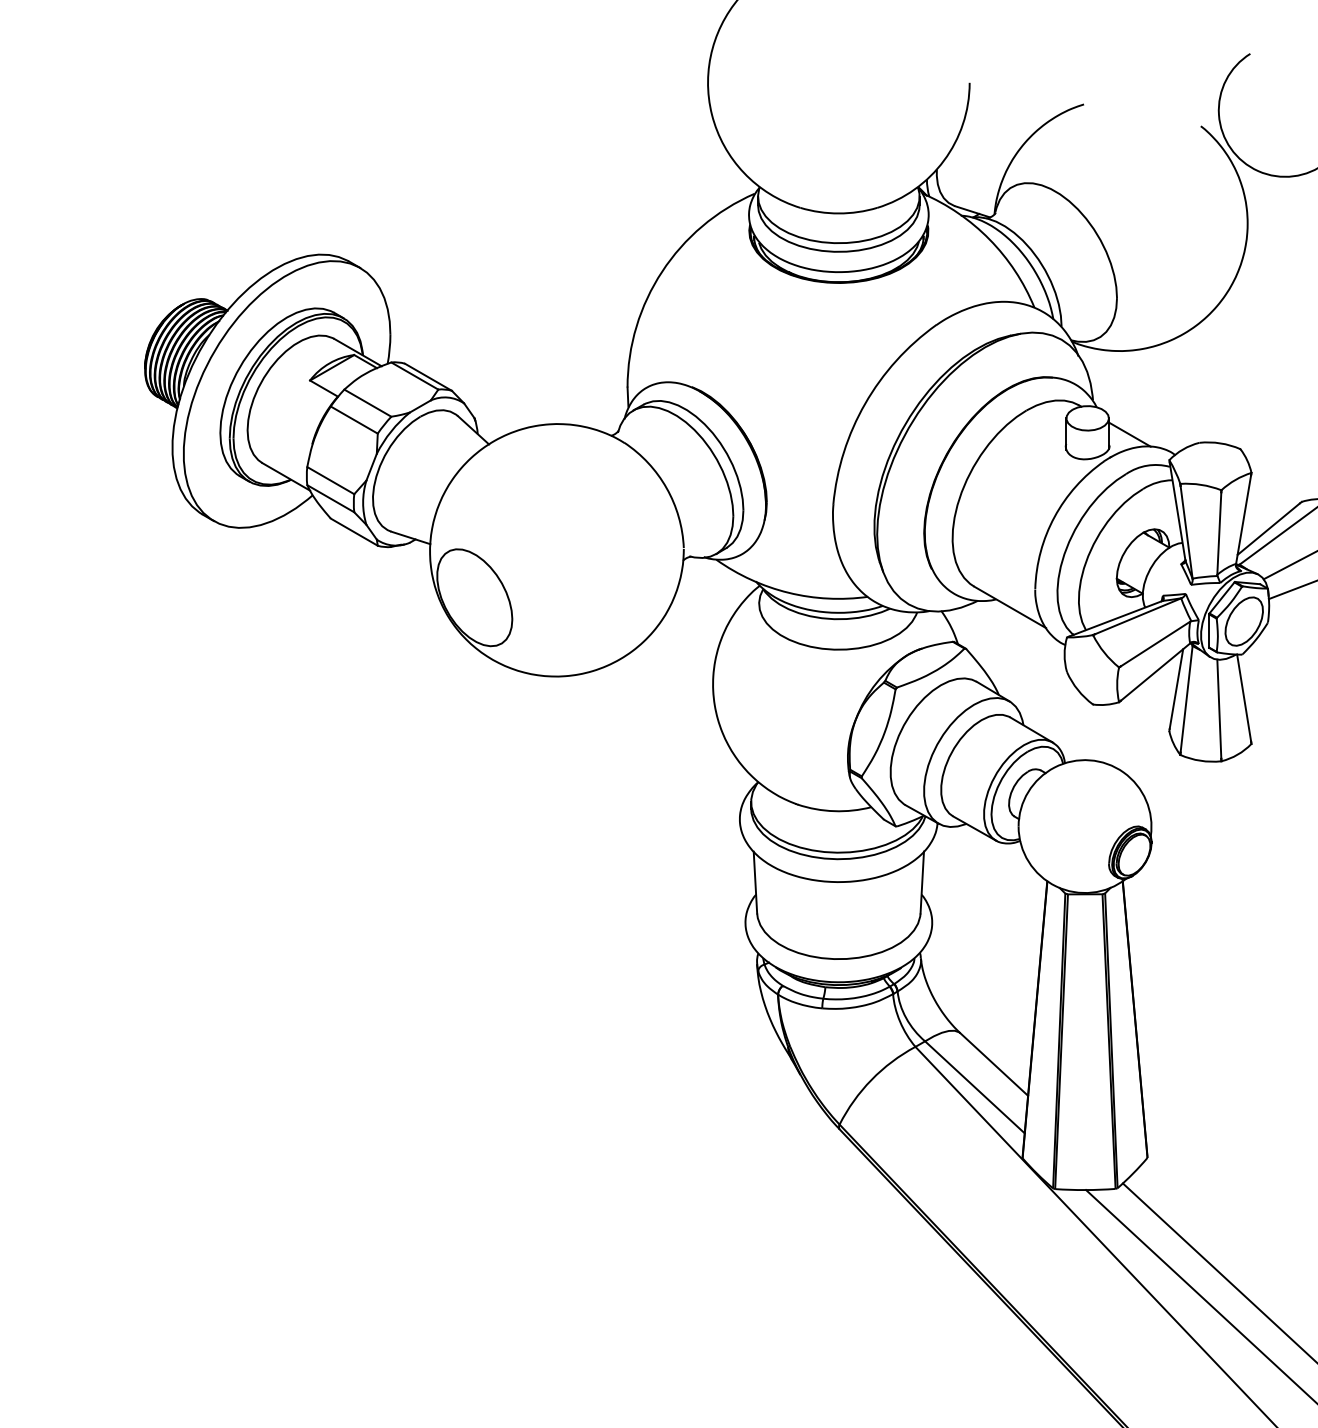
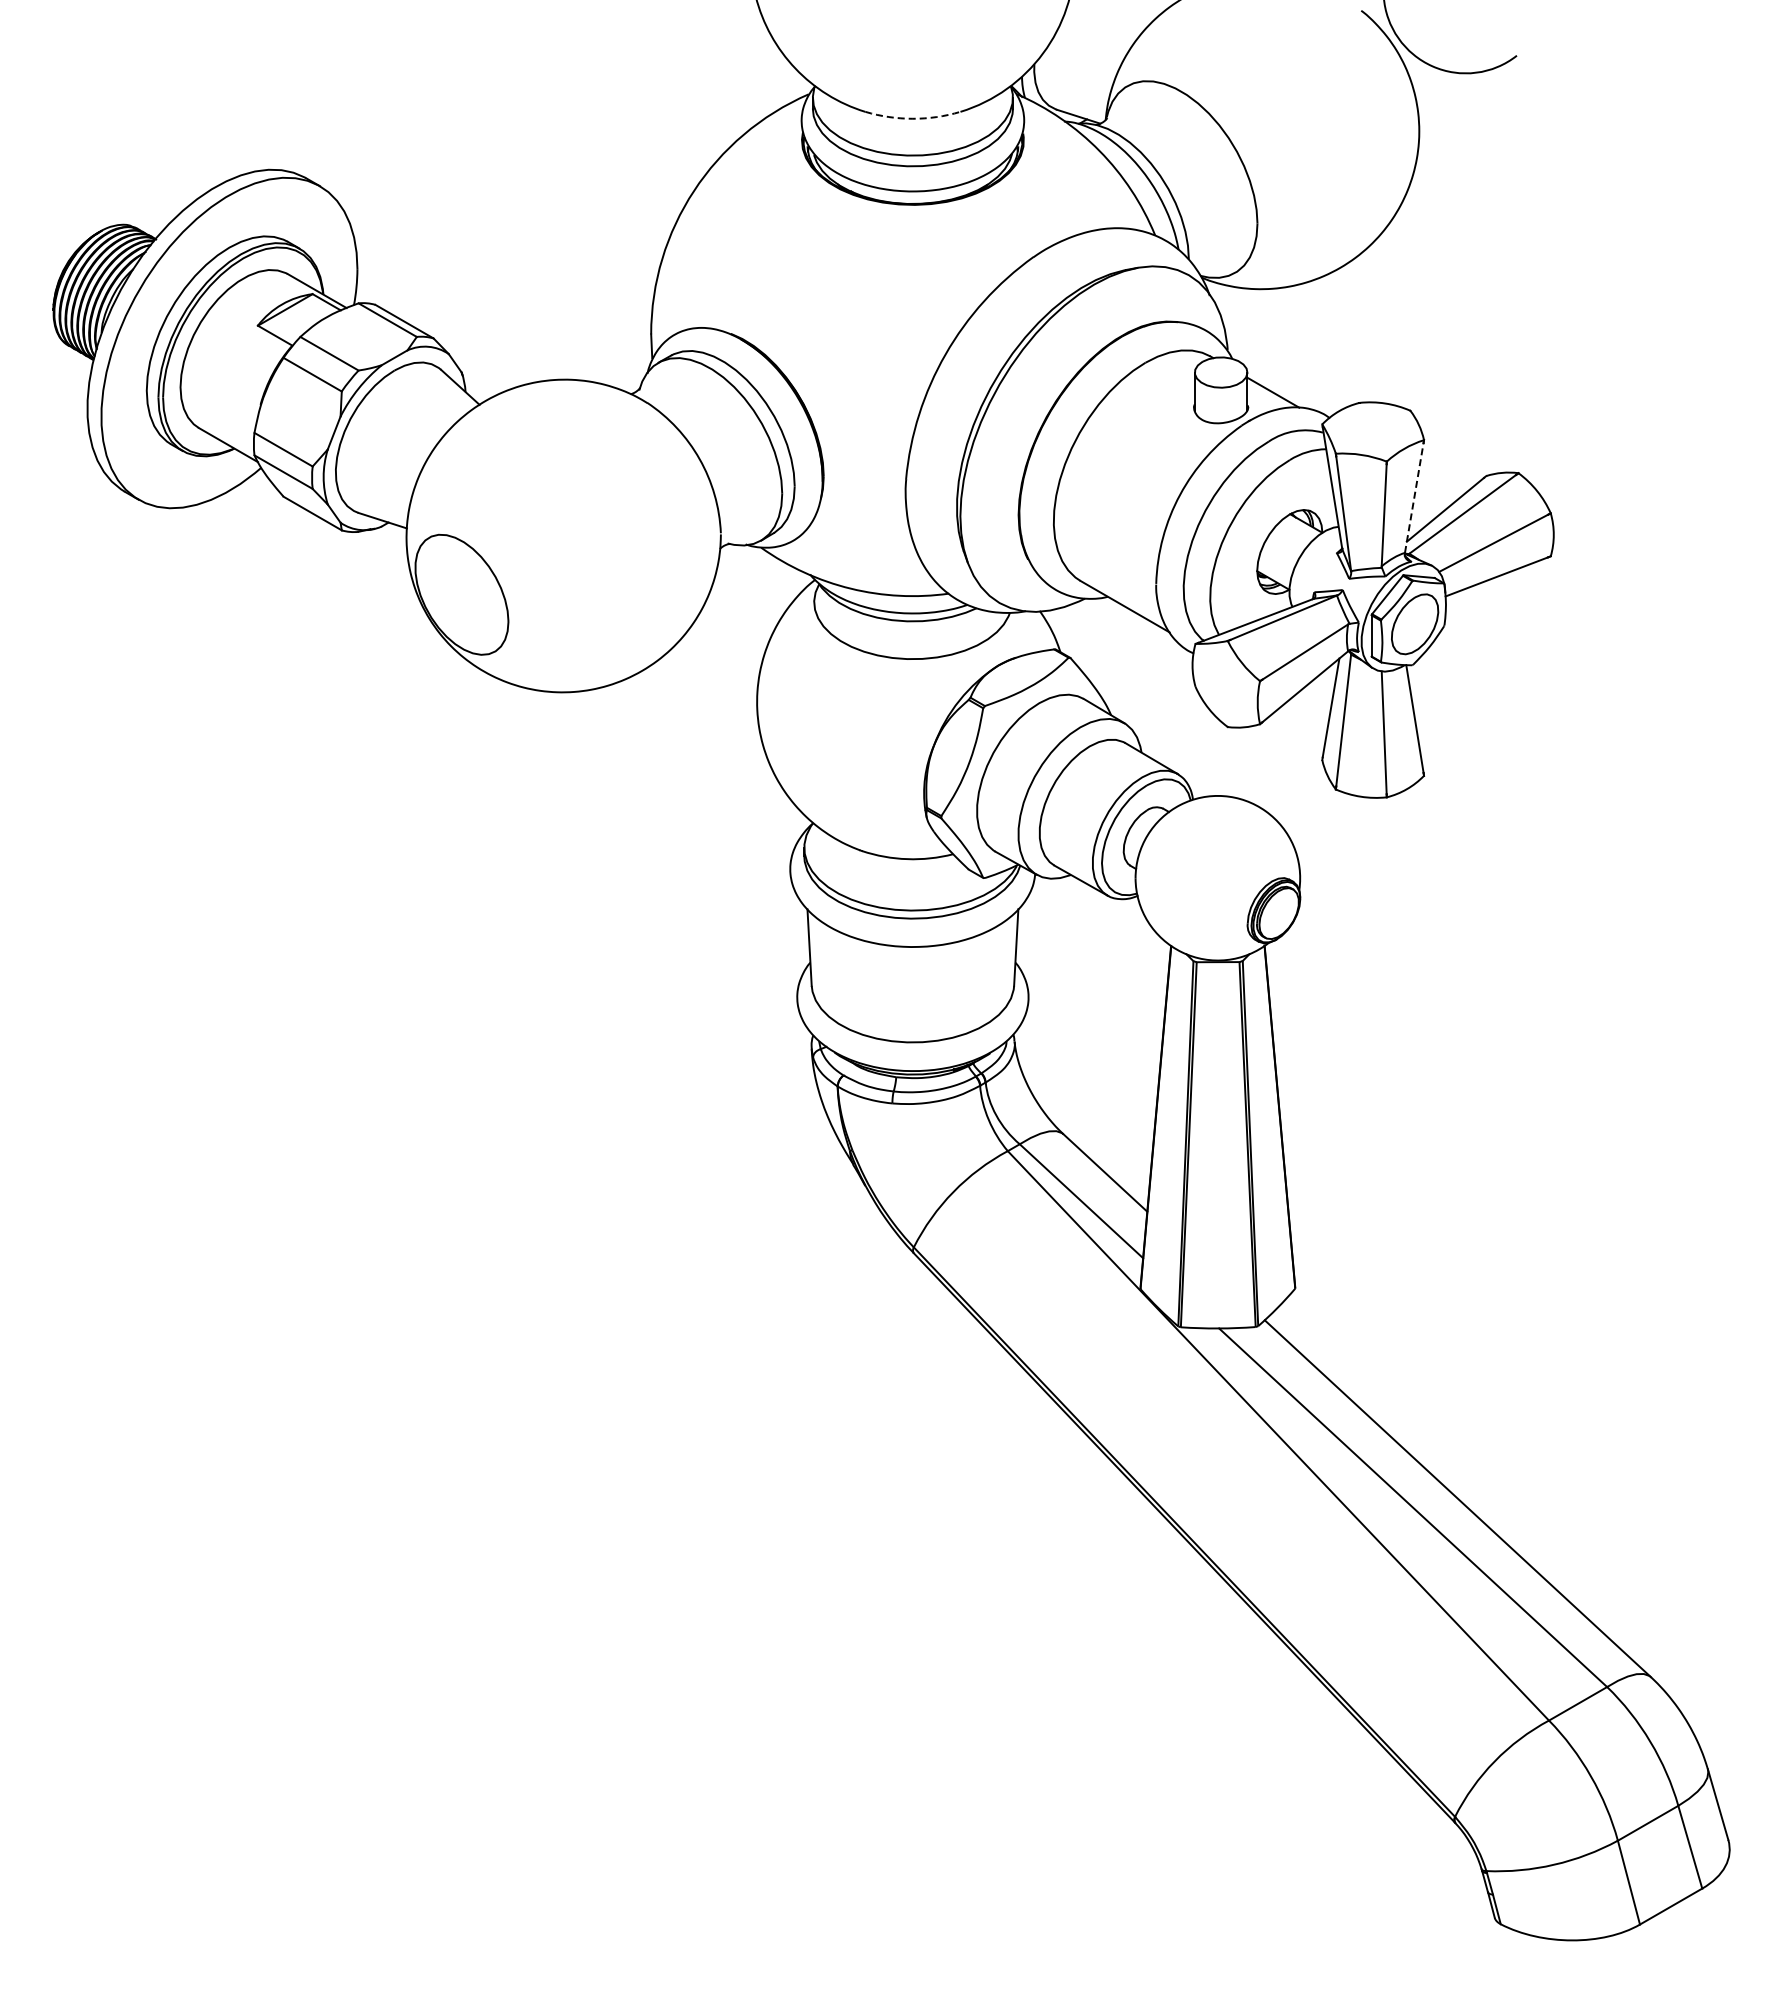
arc: (838, 213) -> (912, 118), solid -> dashed
line: (1243, 519) -> (1414, 497), solid -> dashed

